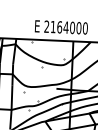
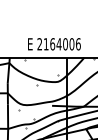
text: (85, 28) -> (78, 44), 2164000 -> 2164006

